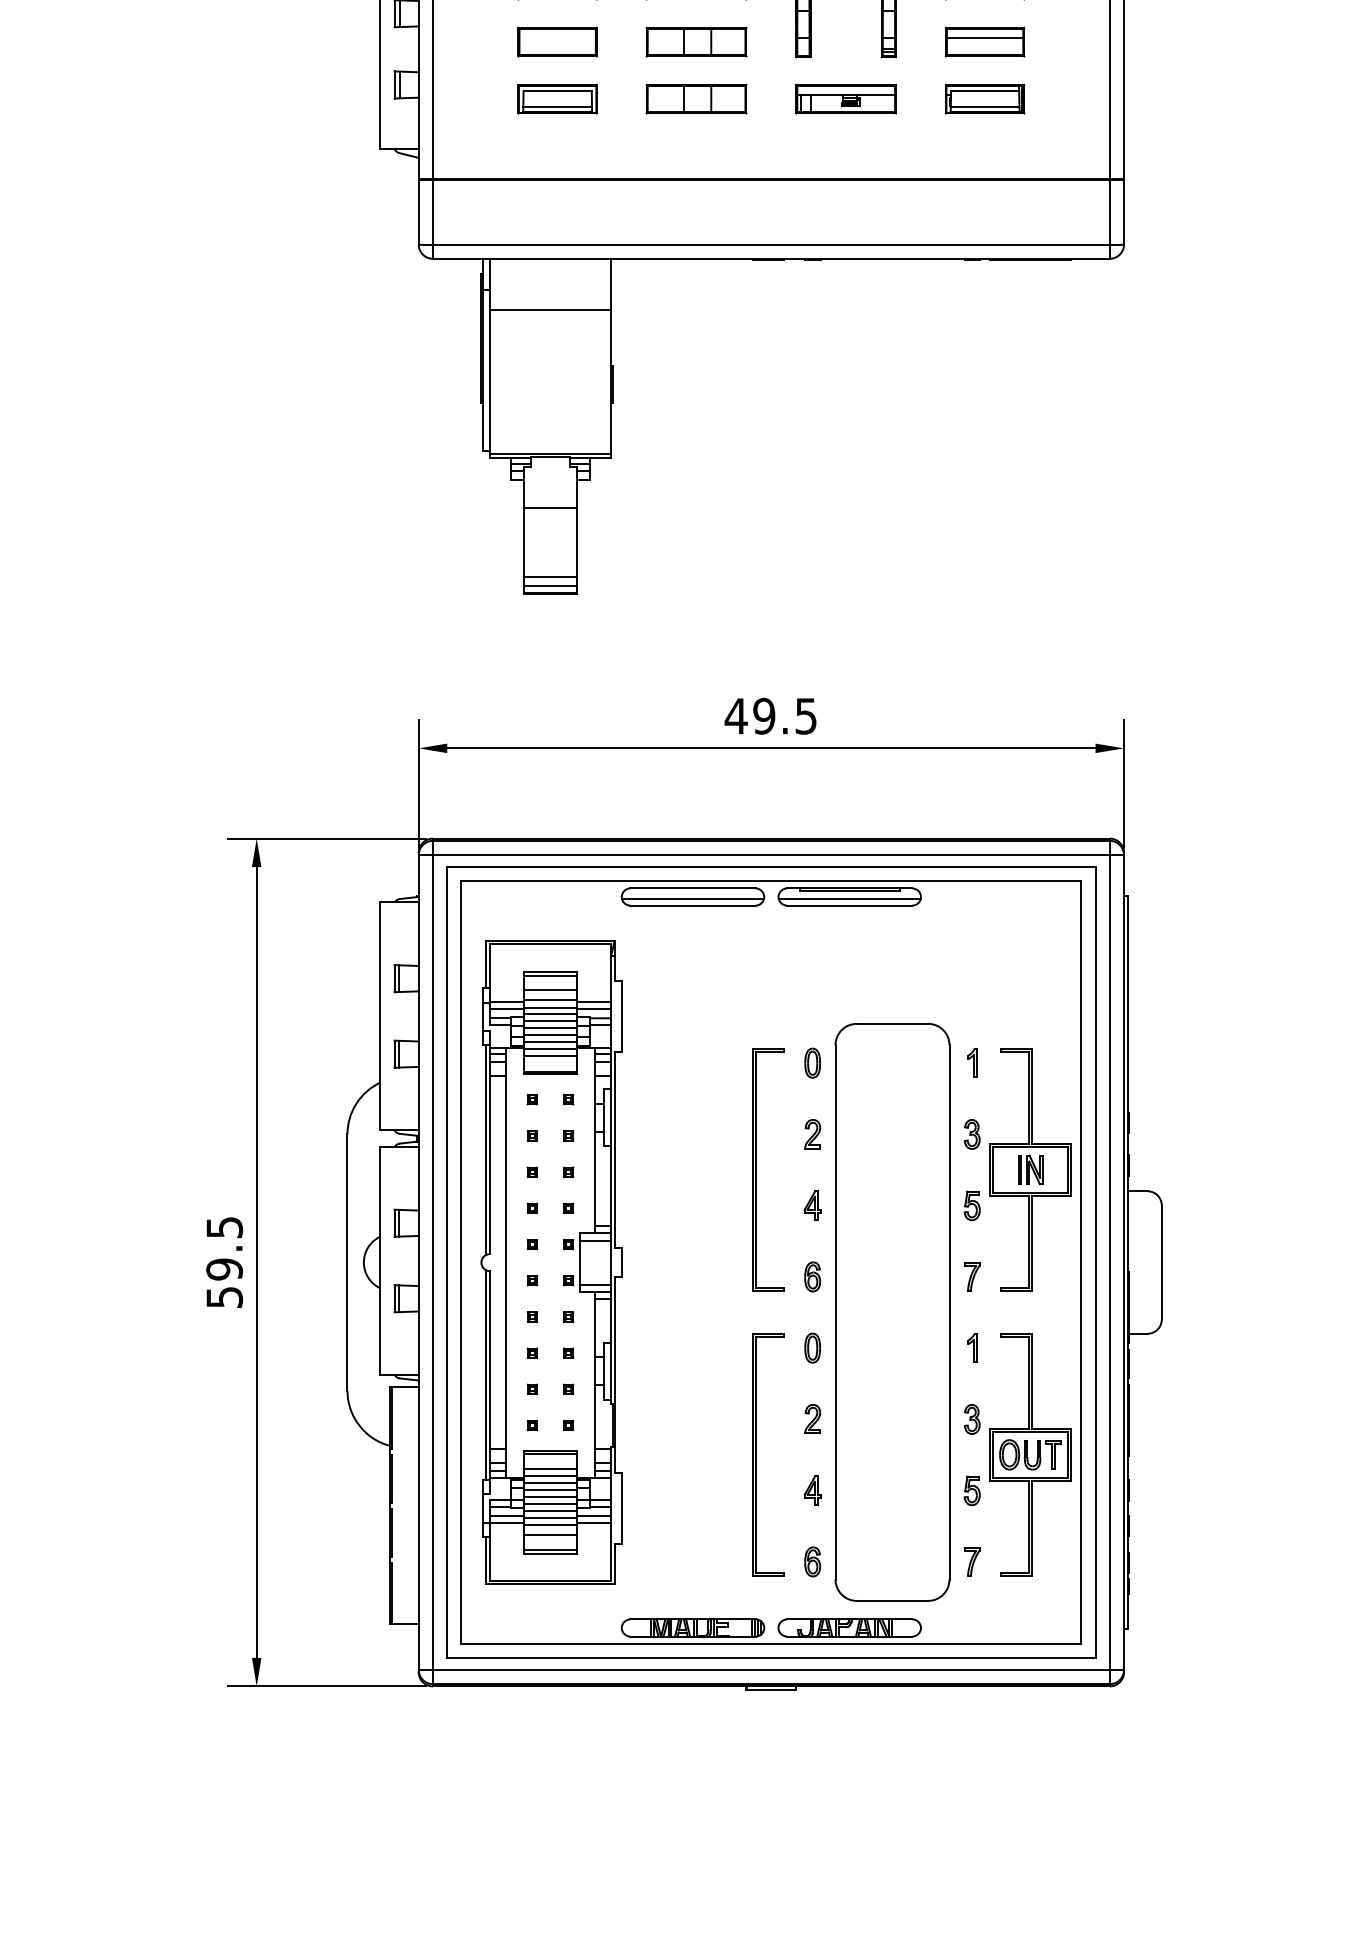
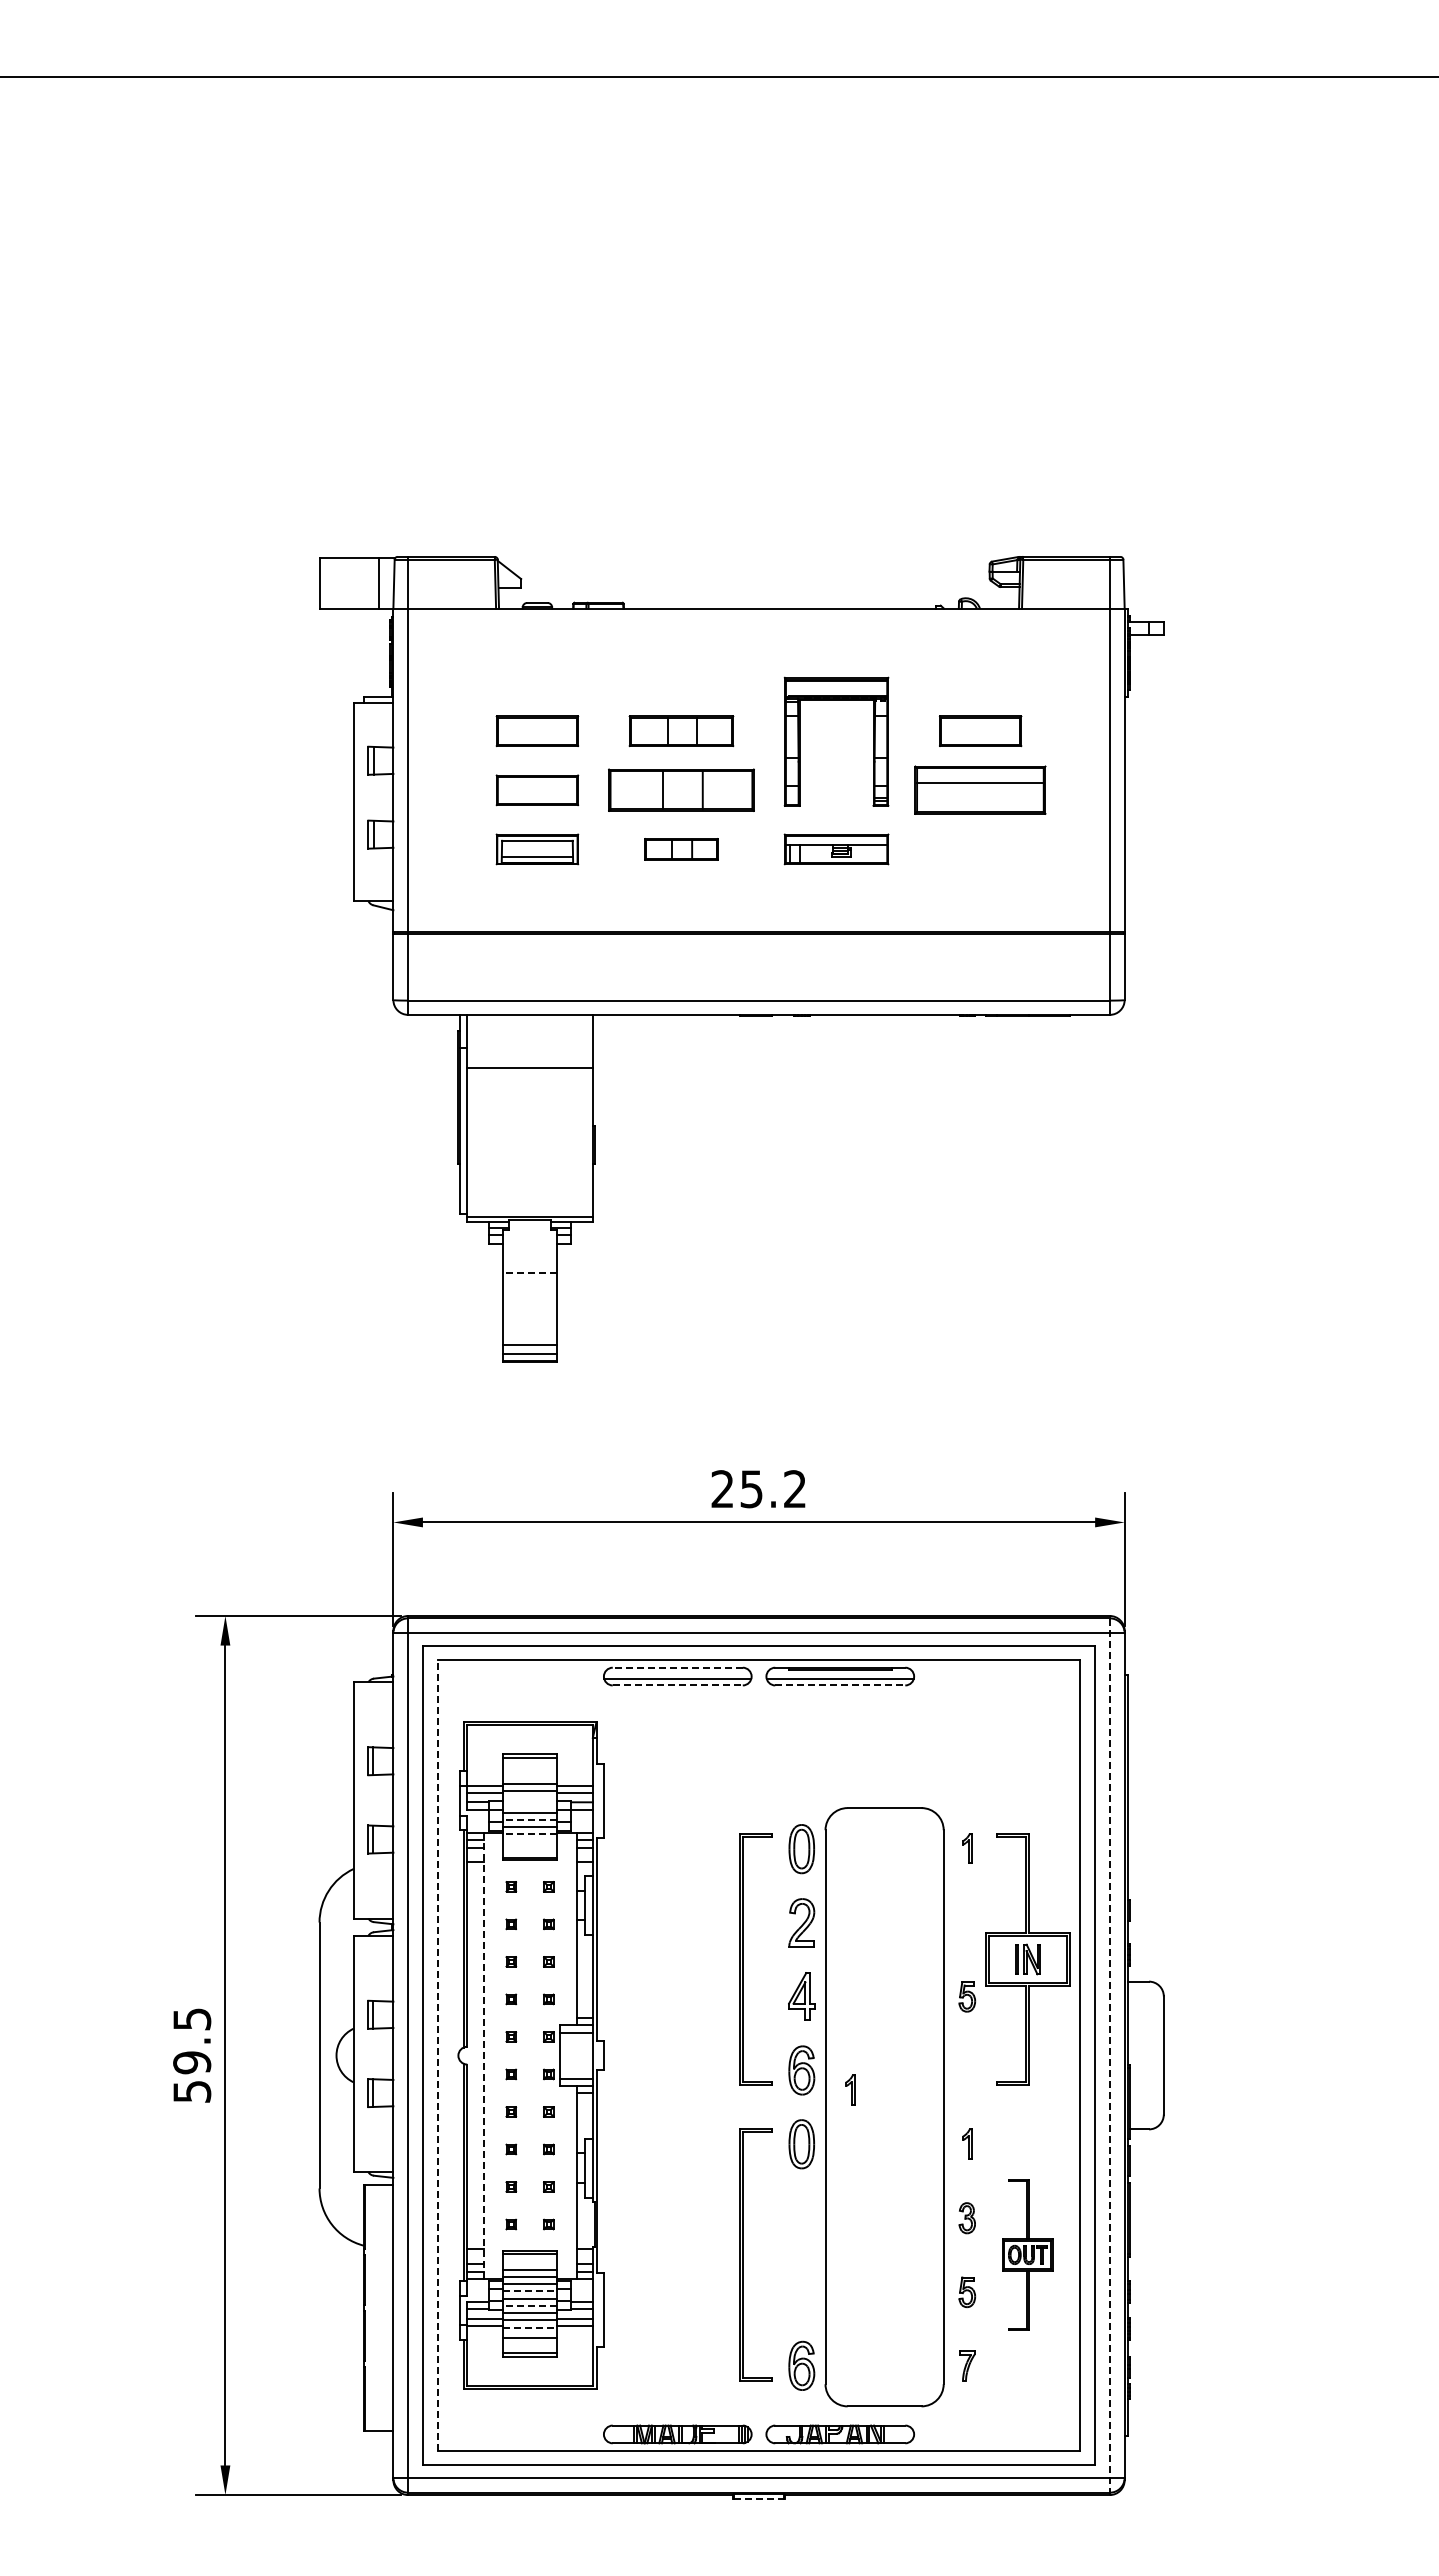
part: (696, 42) -> (681, 790), size x1.4
part: (984, 42) -> (980, 790), size x1.6
part: (696, 99) -> (681, 849), size x0.7
part: (984, 99) -> (980, 849), removed
line: (549, 508) -> (529, 1273), solid -> dashed
text: (769, 716) -> (757, 1489), 49.5 -> 25.2
line: (692, 888) -> (677, 1667), solid -> dashed
line: (693, 905) -> (678, 1685), solid -> dashed
line: (849, 905) -> (840, 1685), solid -> dashed
line: (549, 990) -> (529, 1773), removed
line: (549, 1014) -> (529, 1798), removed
line: (549, 1021) -> (529, 1805), removed
line: (549, 1034) -> (529, 1819), solid -> dashed
line: (549, 1049) -> (529, 1834), solid -> dashed
line: (549, 1056) -> (529, 1841), removed
part: (812, 1062) -> (801, 1848), size x1.6
part: (812, 1133) -> (801, 1921), size x1.6
part: (971, 1134) -> (966, 1922), removed
part: (812, 1204) -> (801, 1995), size x1.6
line: (461, 1262) -> (437, 2055), solid -> dashed
line: (505, 1262) -> (483, 2055), solid -> dashed
line: (1109, 1262) -> (1109, 2055), solid -> dashed
part: (812, 1276) -> (801, 2070), size x1.6
part: (972, 1276) -> (967, 2070), removed
part: (859, 1295) -> (850, 2089), added
part: (812, 1348) -> (801, 2144), size x1.6
part: (812, 1418) -> (801, 2217), removed
part: (1030, 1454) -> (1027, 2254), size x0.6
line: (550, 1490) -> (530, 2291), solid -> dashed
part: (812, 1490) -> (801, 2291), removed
line: (549, 1503) -> (529, 2305), solid -> dashed
line: (550, 1524) -> (530, 2327), solid -> dashed
part: (812, 1561) -> (801, 2365), size x1.6
line: (771, 1689) -> (759, 2498), solid -> dashed

